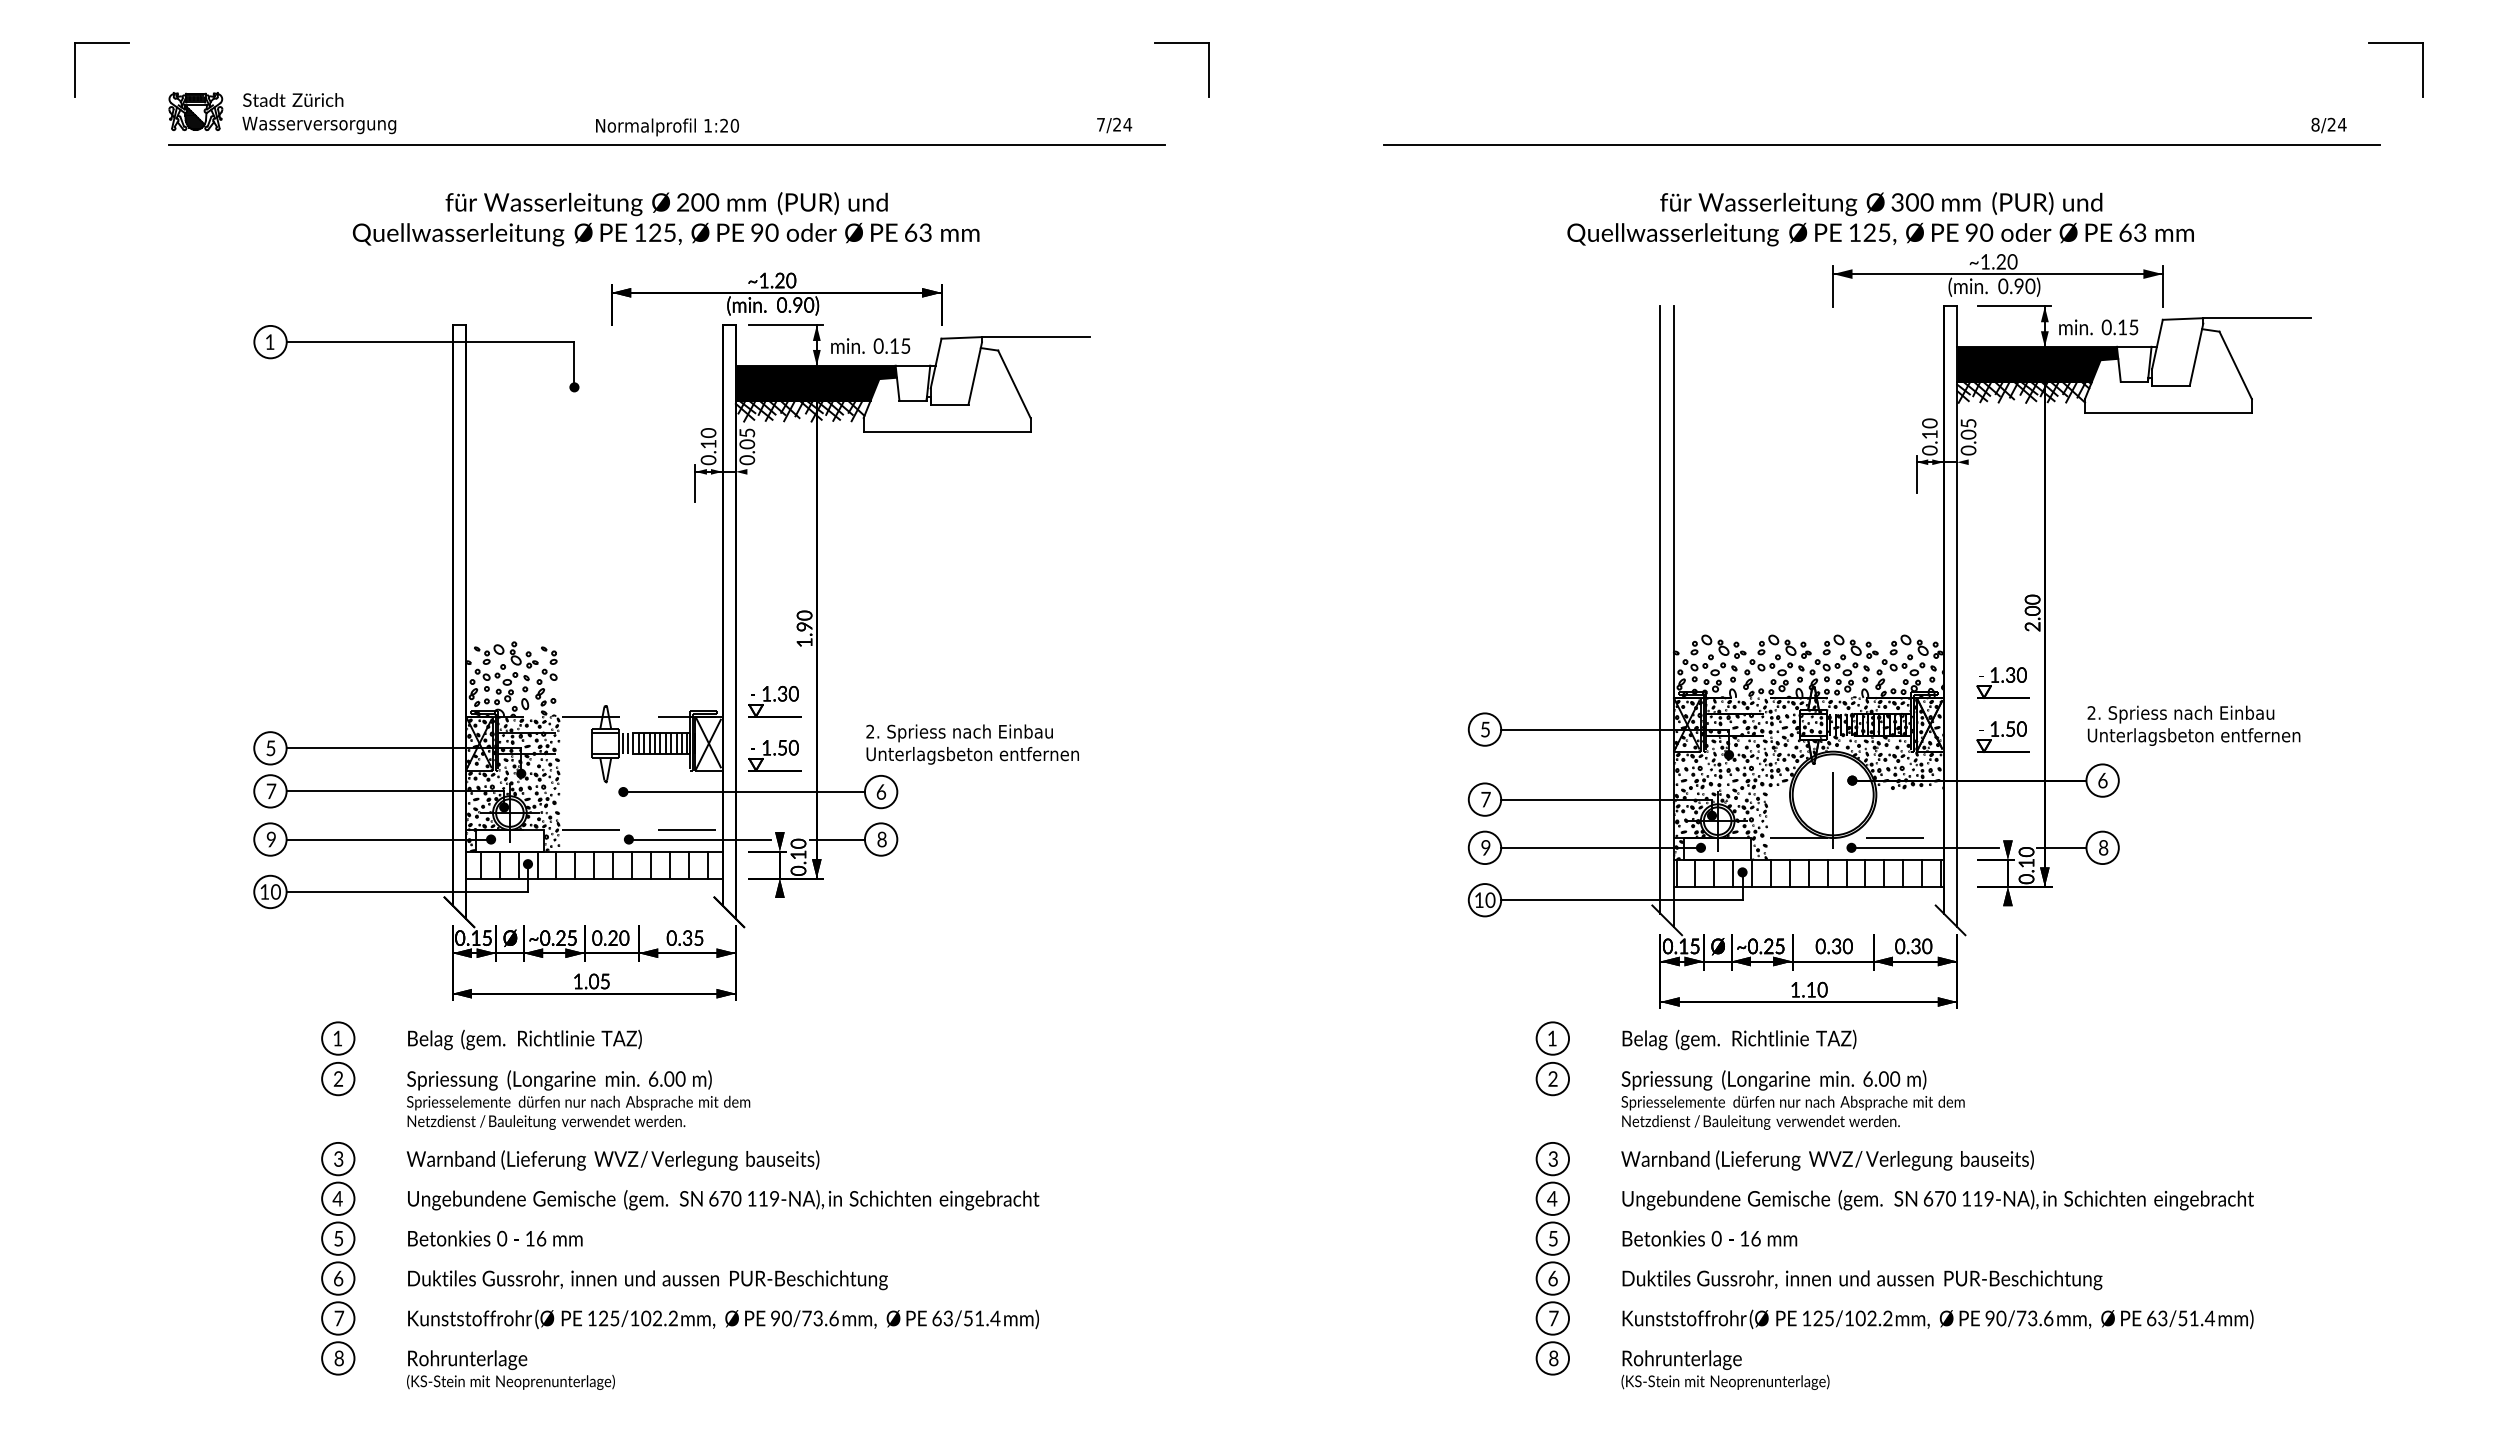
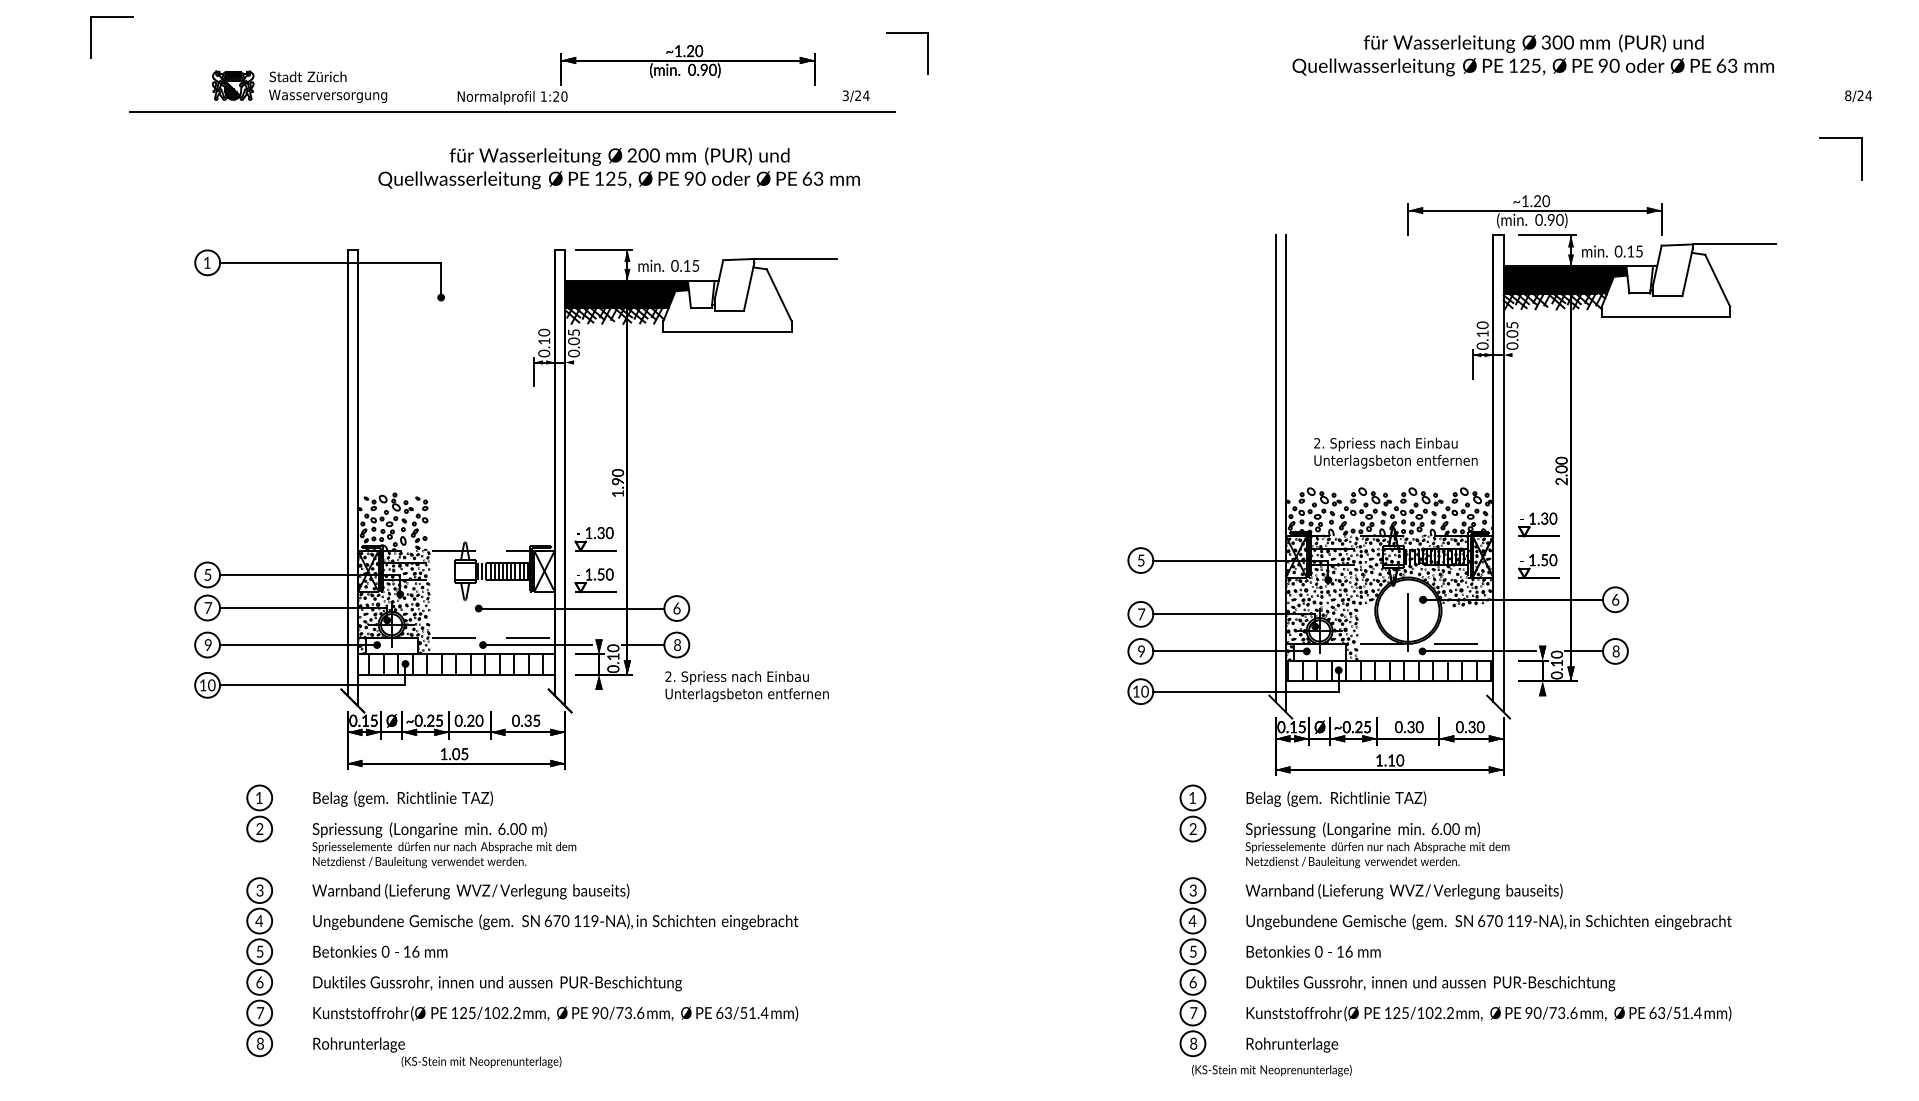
part: (101, 43) -> (111, 17), moved
part: (2395, 43) -> (1840, 138), moved
part: (282, 106) -> (299, 81), moved
text: (1100, 124) -> (845, 95), 7/24 -> 3/24
text: (2328, 125) -> (1858, 96), moved
line: (1881, 145) -> (1445, 111), removed
text: (665, 219) -> (618, 168), moved
text: (1880, 219) -> (1533, 55), moved
part: (776, 298) -> (687, 64), moved
text: (2193, 725) -> (1395, 452), moved
text: (972, 744) -> (747, 686), moved
text: (1725, 1381) -> (1271, 1069), moved
text: (510, 1382) -> (481, 1062), moved

